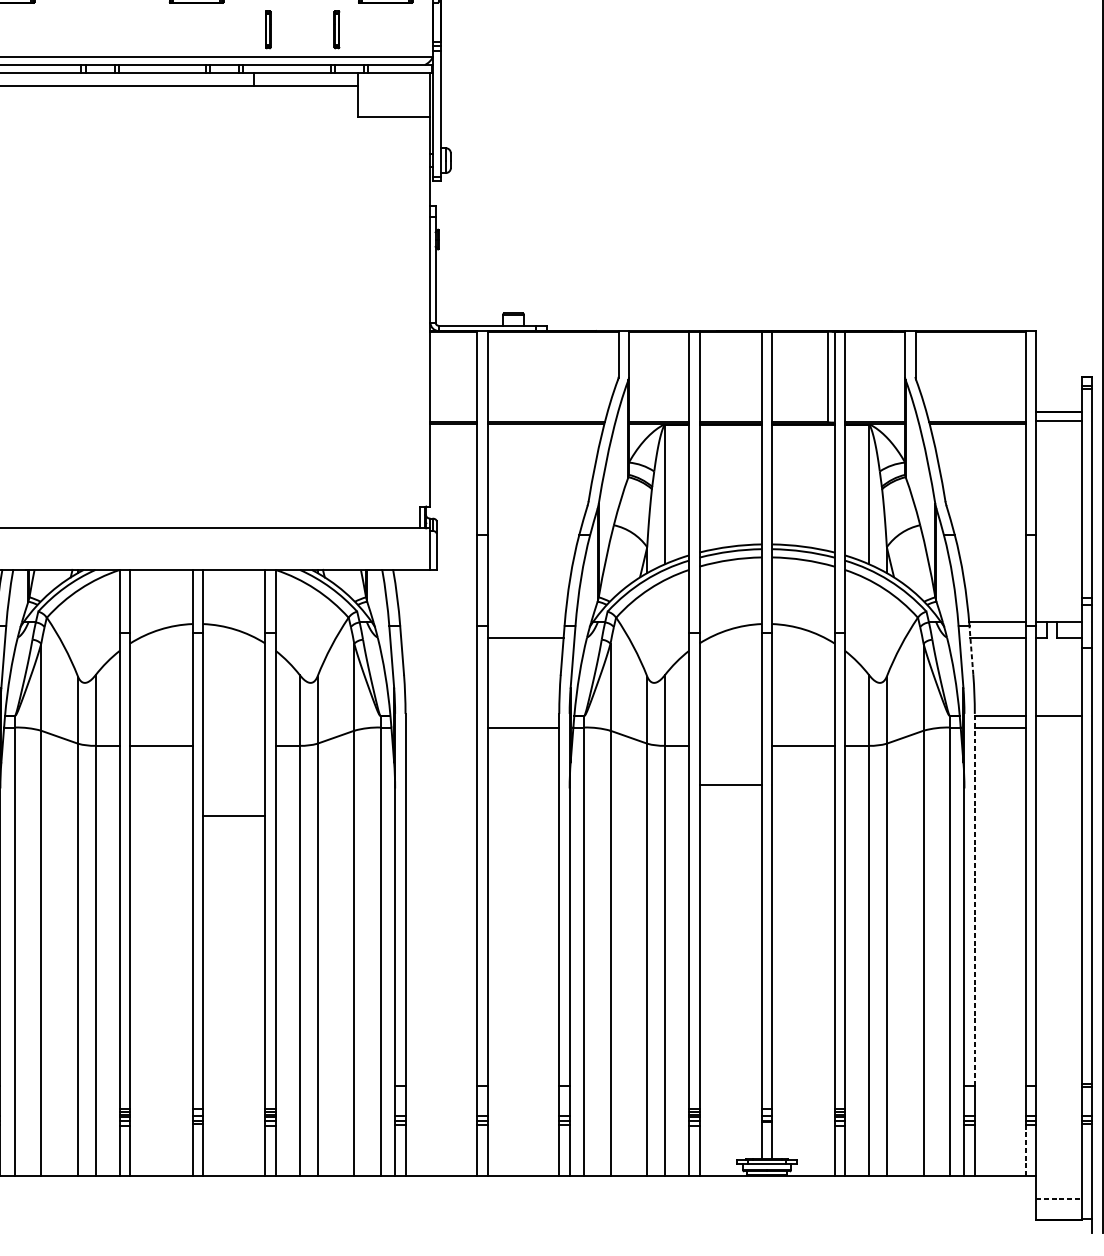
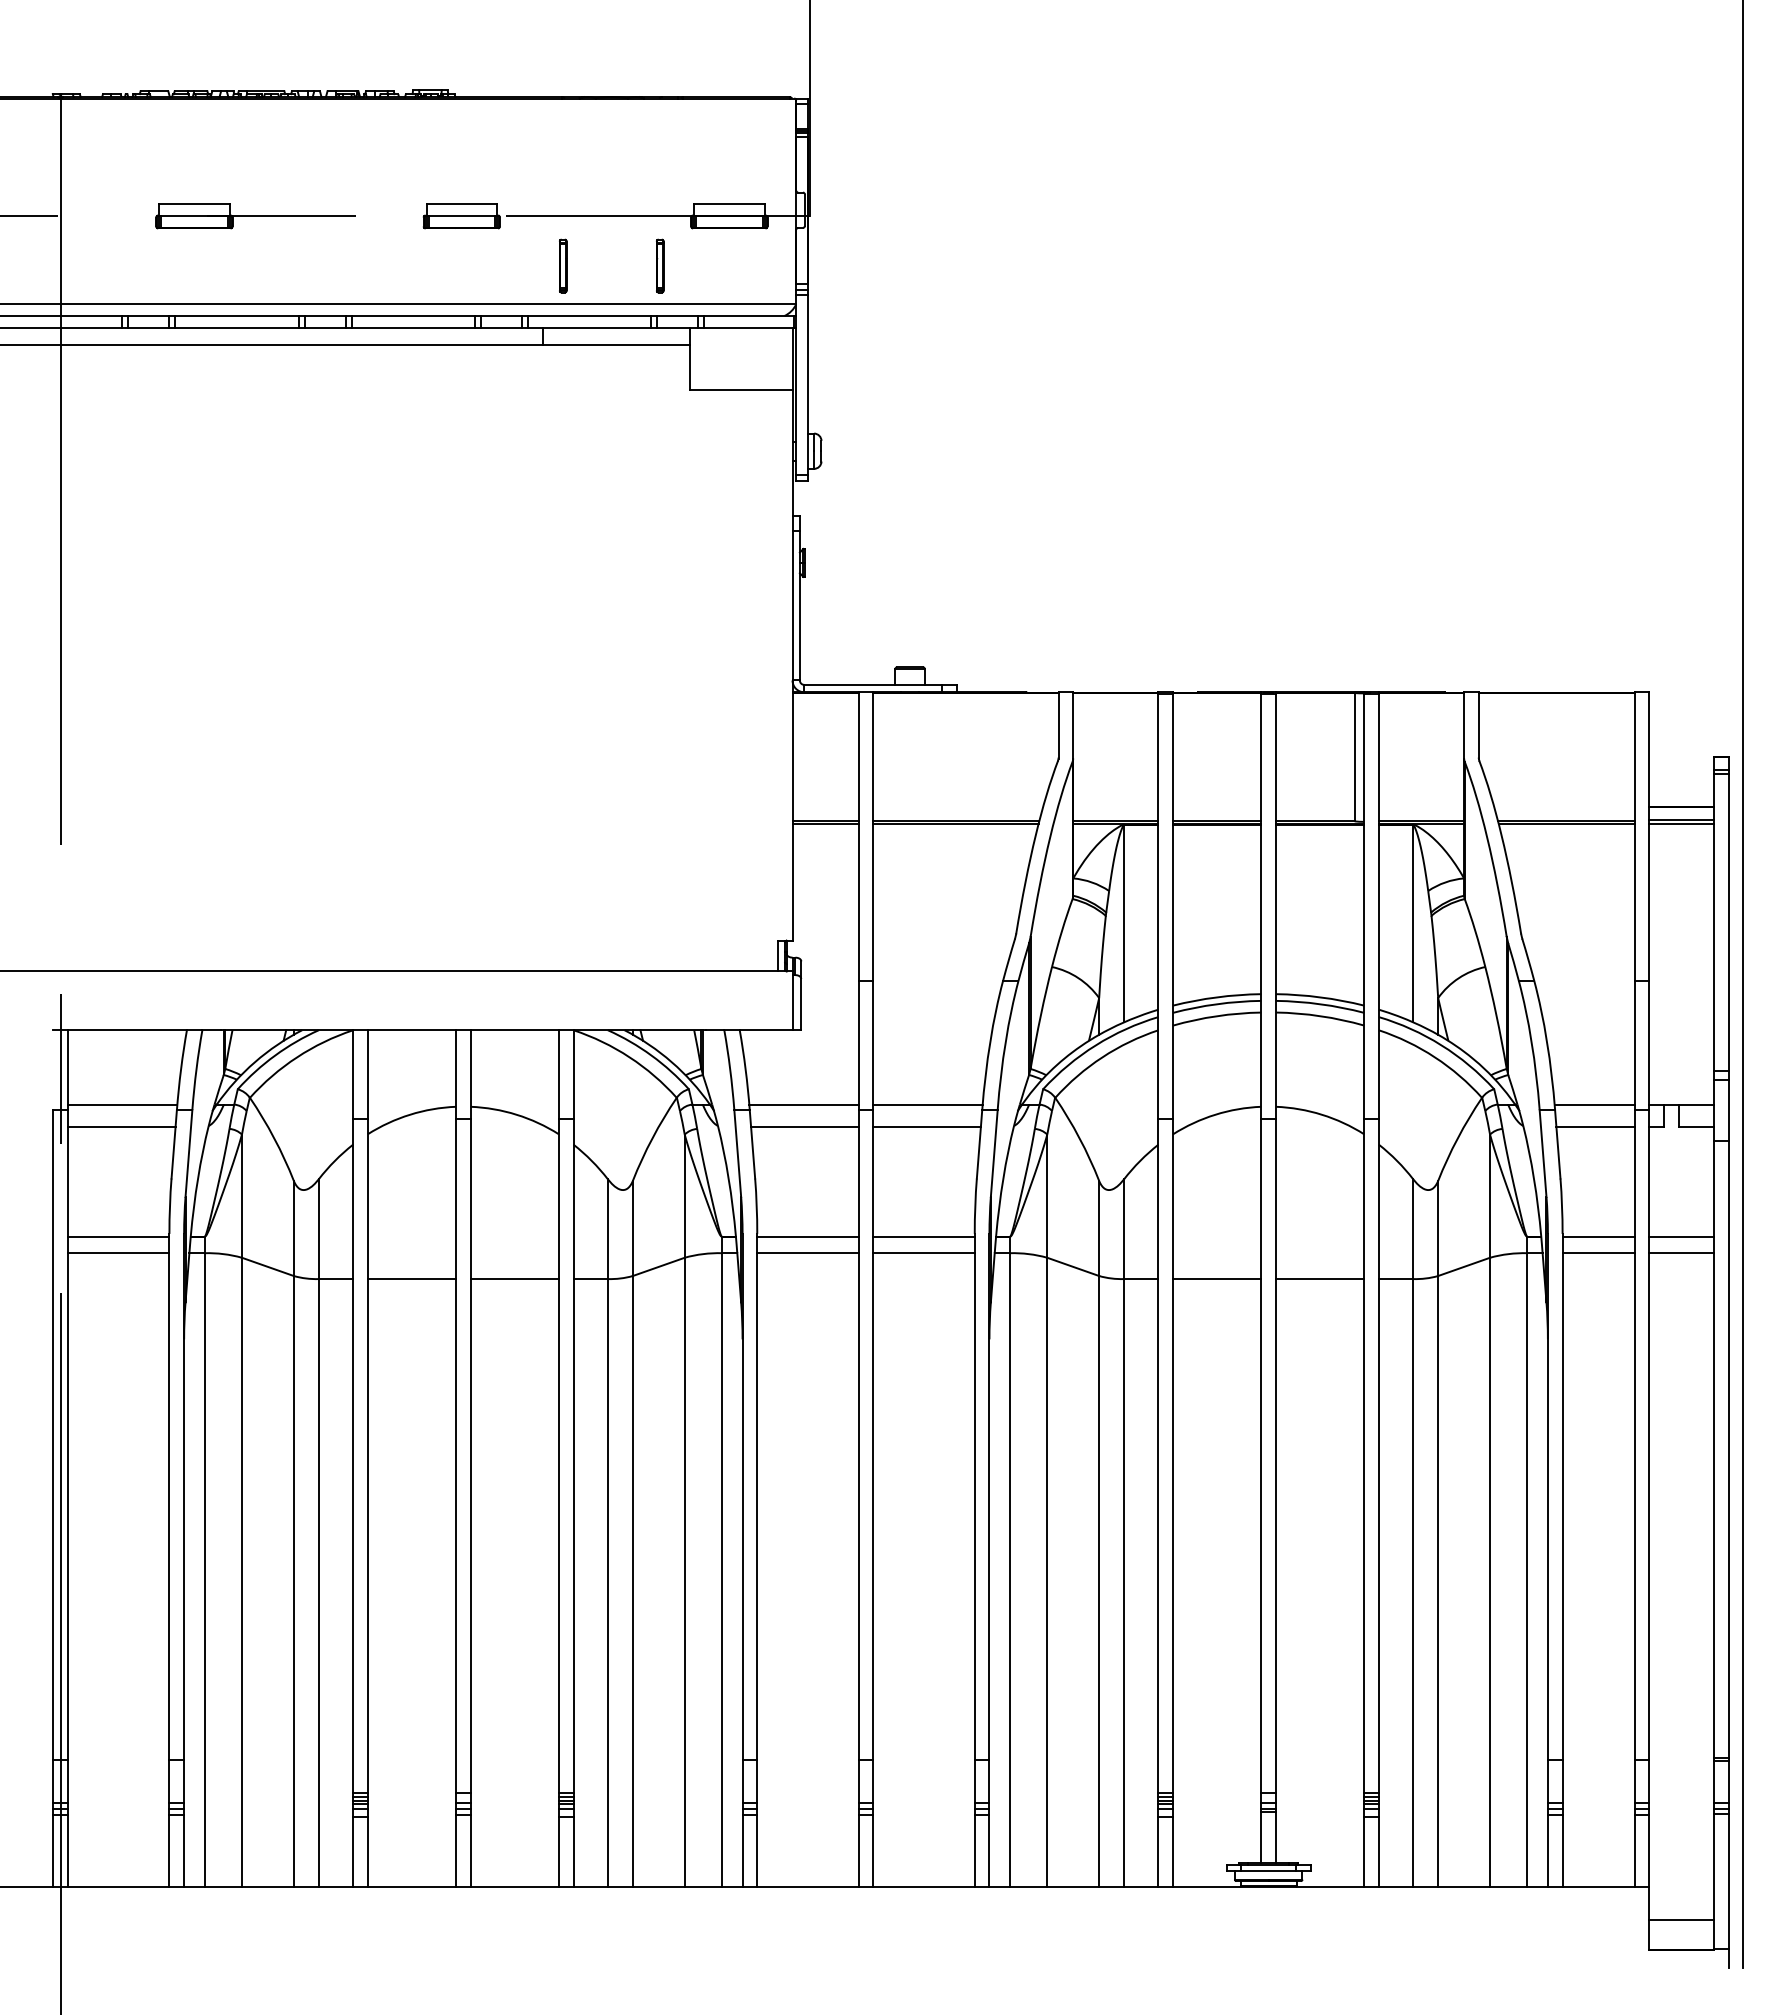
line: (1058, 423) -> (1681, 823), added
line: (438, 622) -> (803, 1104), added
line: (525, 622) -> (927, 1104), added
line: (438, 638) -> (804, 1127), added
line: (971, 649) -> (1557, 1143), dashed -> solid
line: (441, 715) -> (807, 1236), added
line: (523, 715) -> (923, 1236), added
line: (441, 727) -> (807, 1253), added
line: (1058, 727) -> (1681, 1253), added
line: (730, 785) -> (1217, 1279), moved
line: (233, 816) -> (514, 1279), moved
line: (974, 899) -> (1562, 1496), dashed -> solid
line: (1025, 1150) -> (1634, 1851), dashed -> solid
line: (1059, 1198) -> (1682, 1919), dashed -> solid

